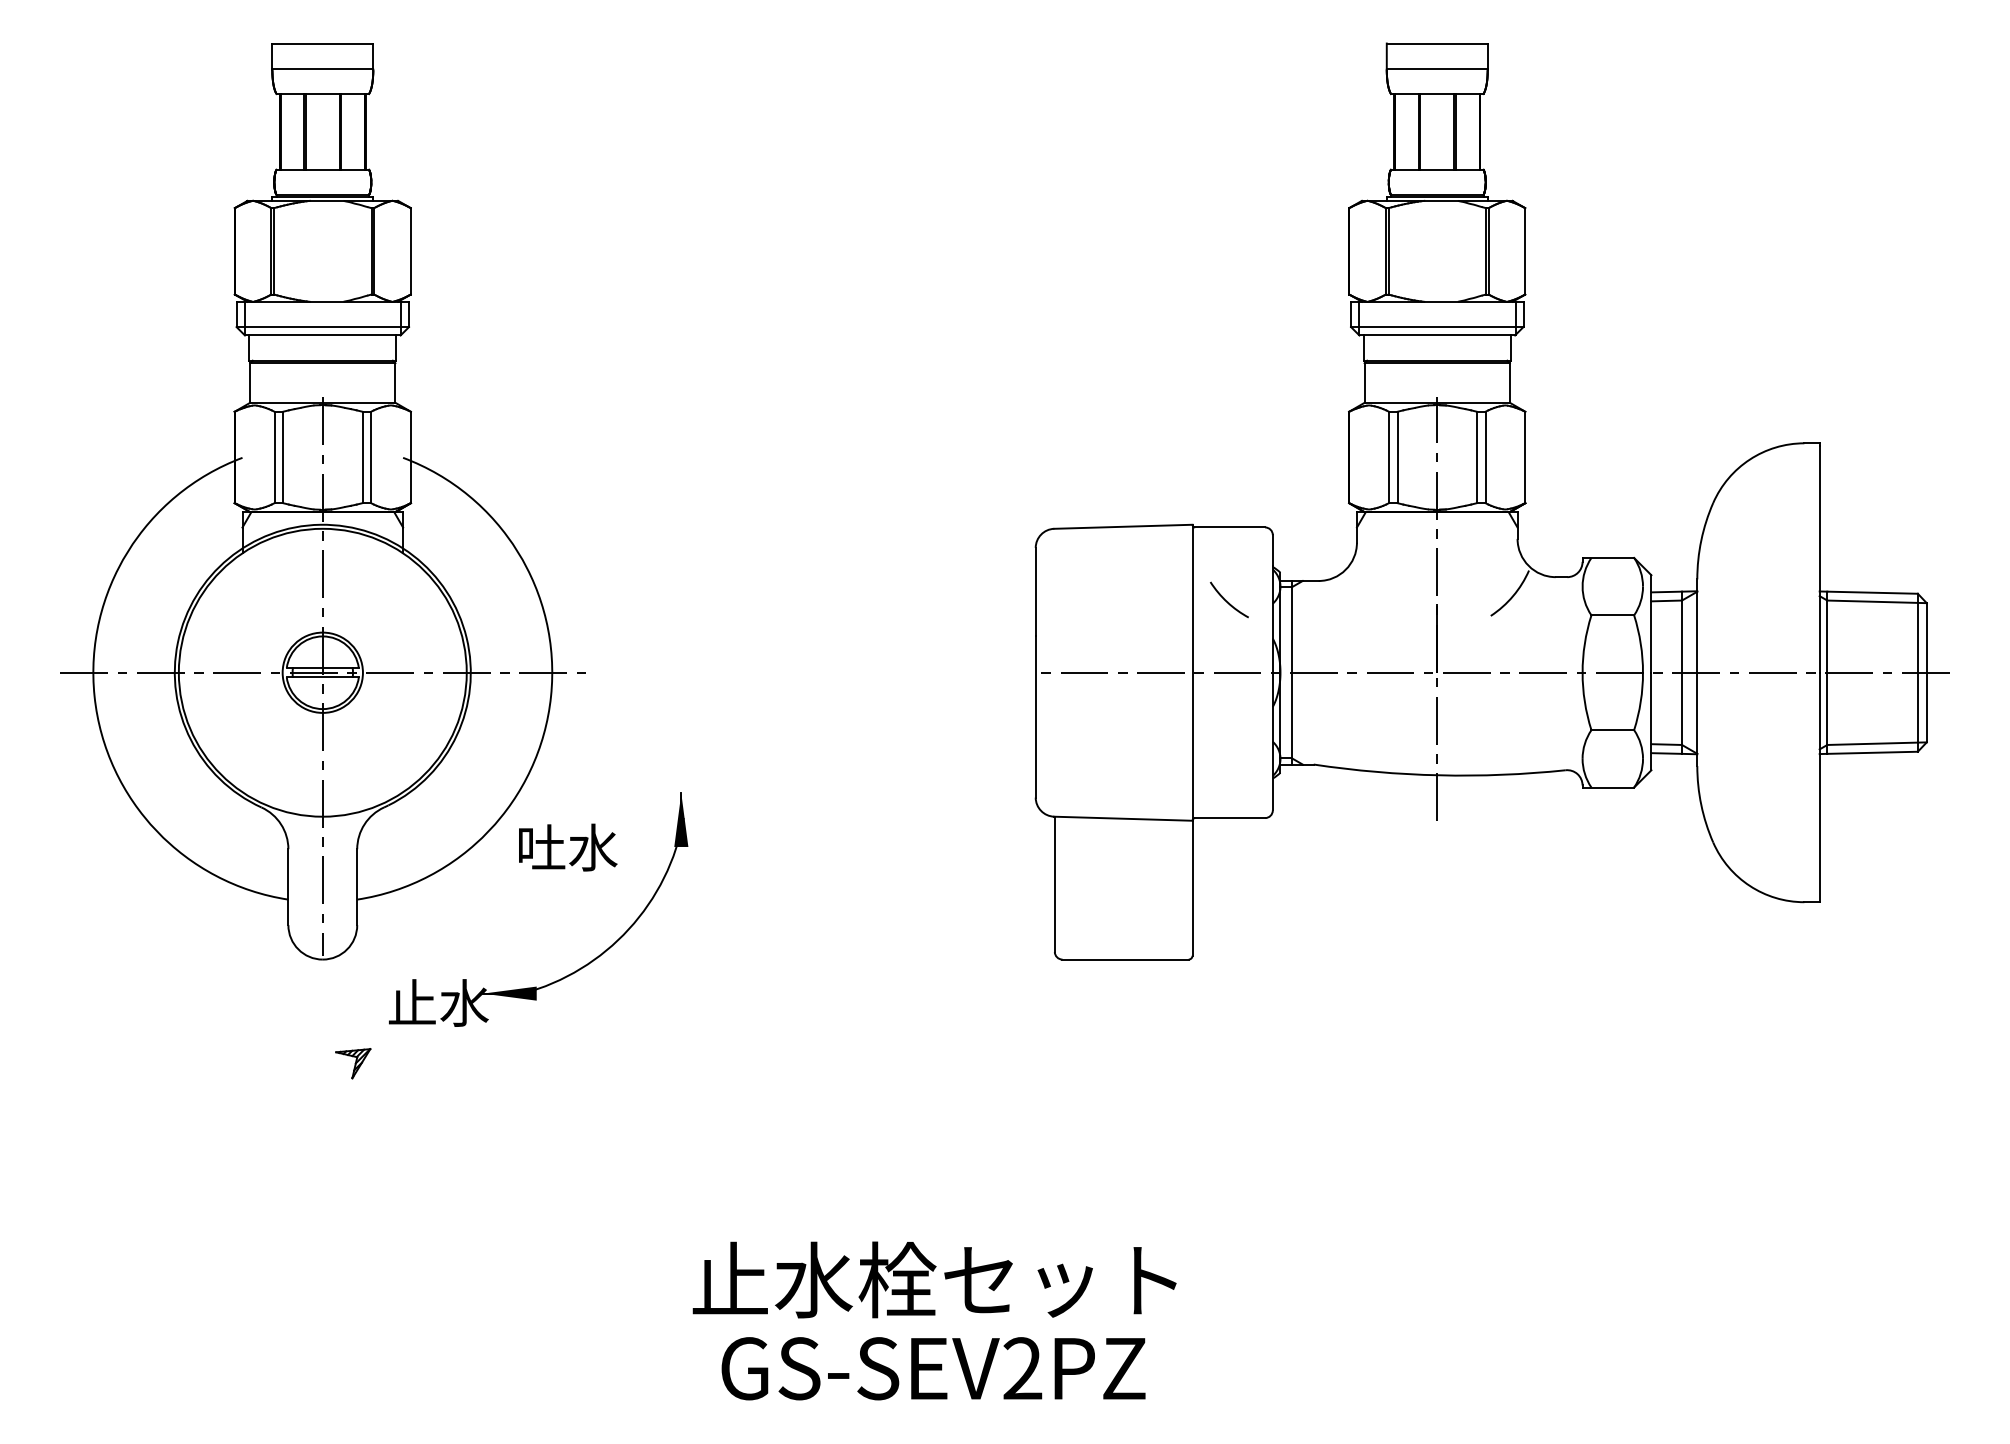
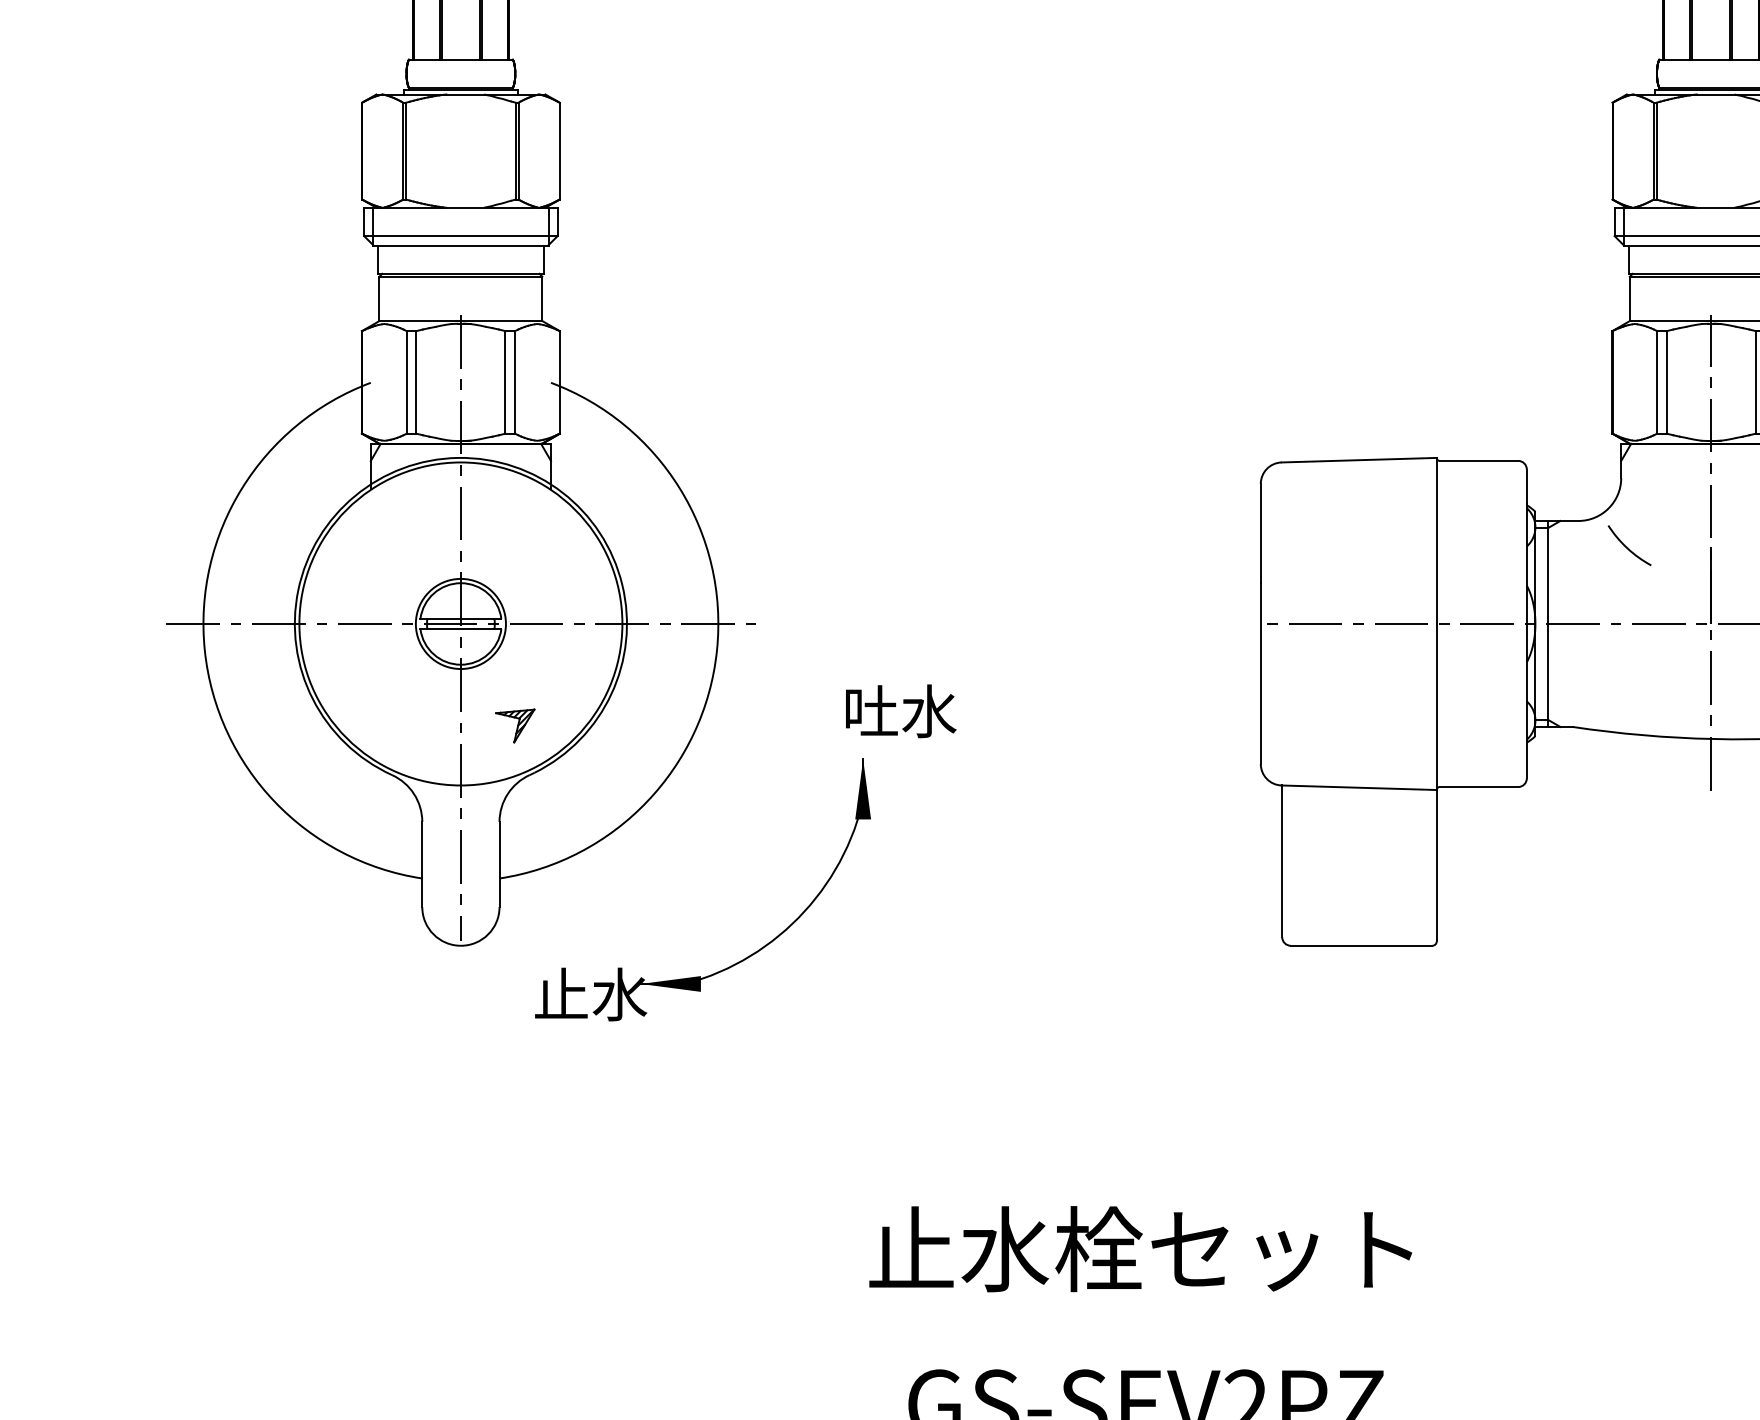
arc: (1228, 601) -> (1628, 547), moved
text: (568, 847) -> (901, 711), moved
part: (353, 1063) -> (515, 725), moved
text: (934, 1279) -> (1140, 1248), moved

